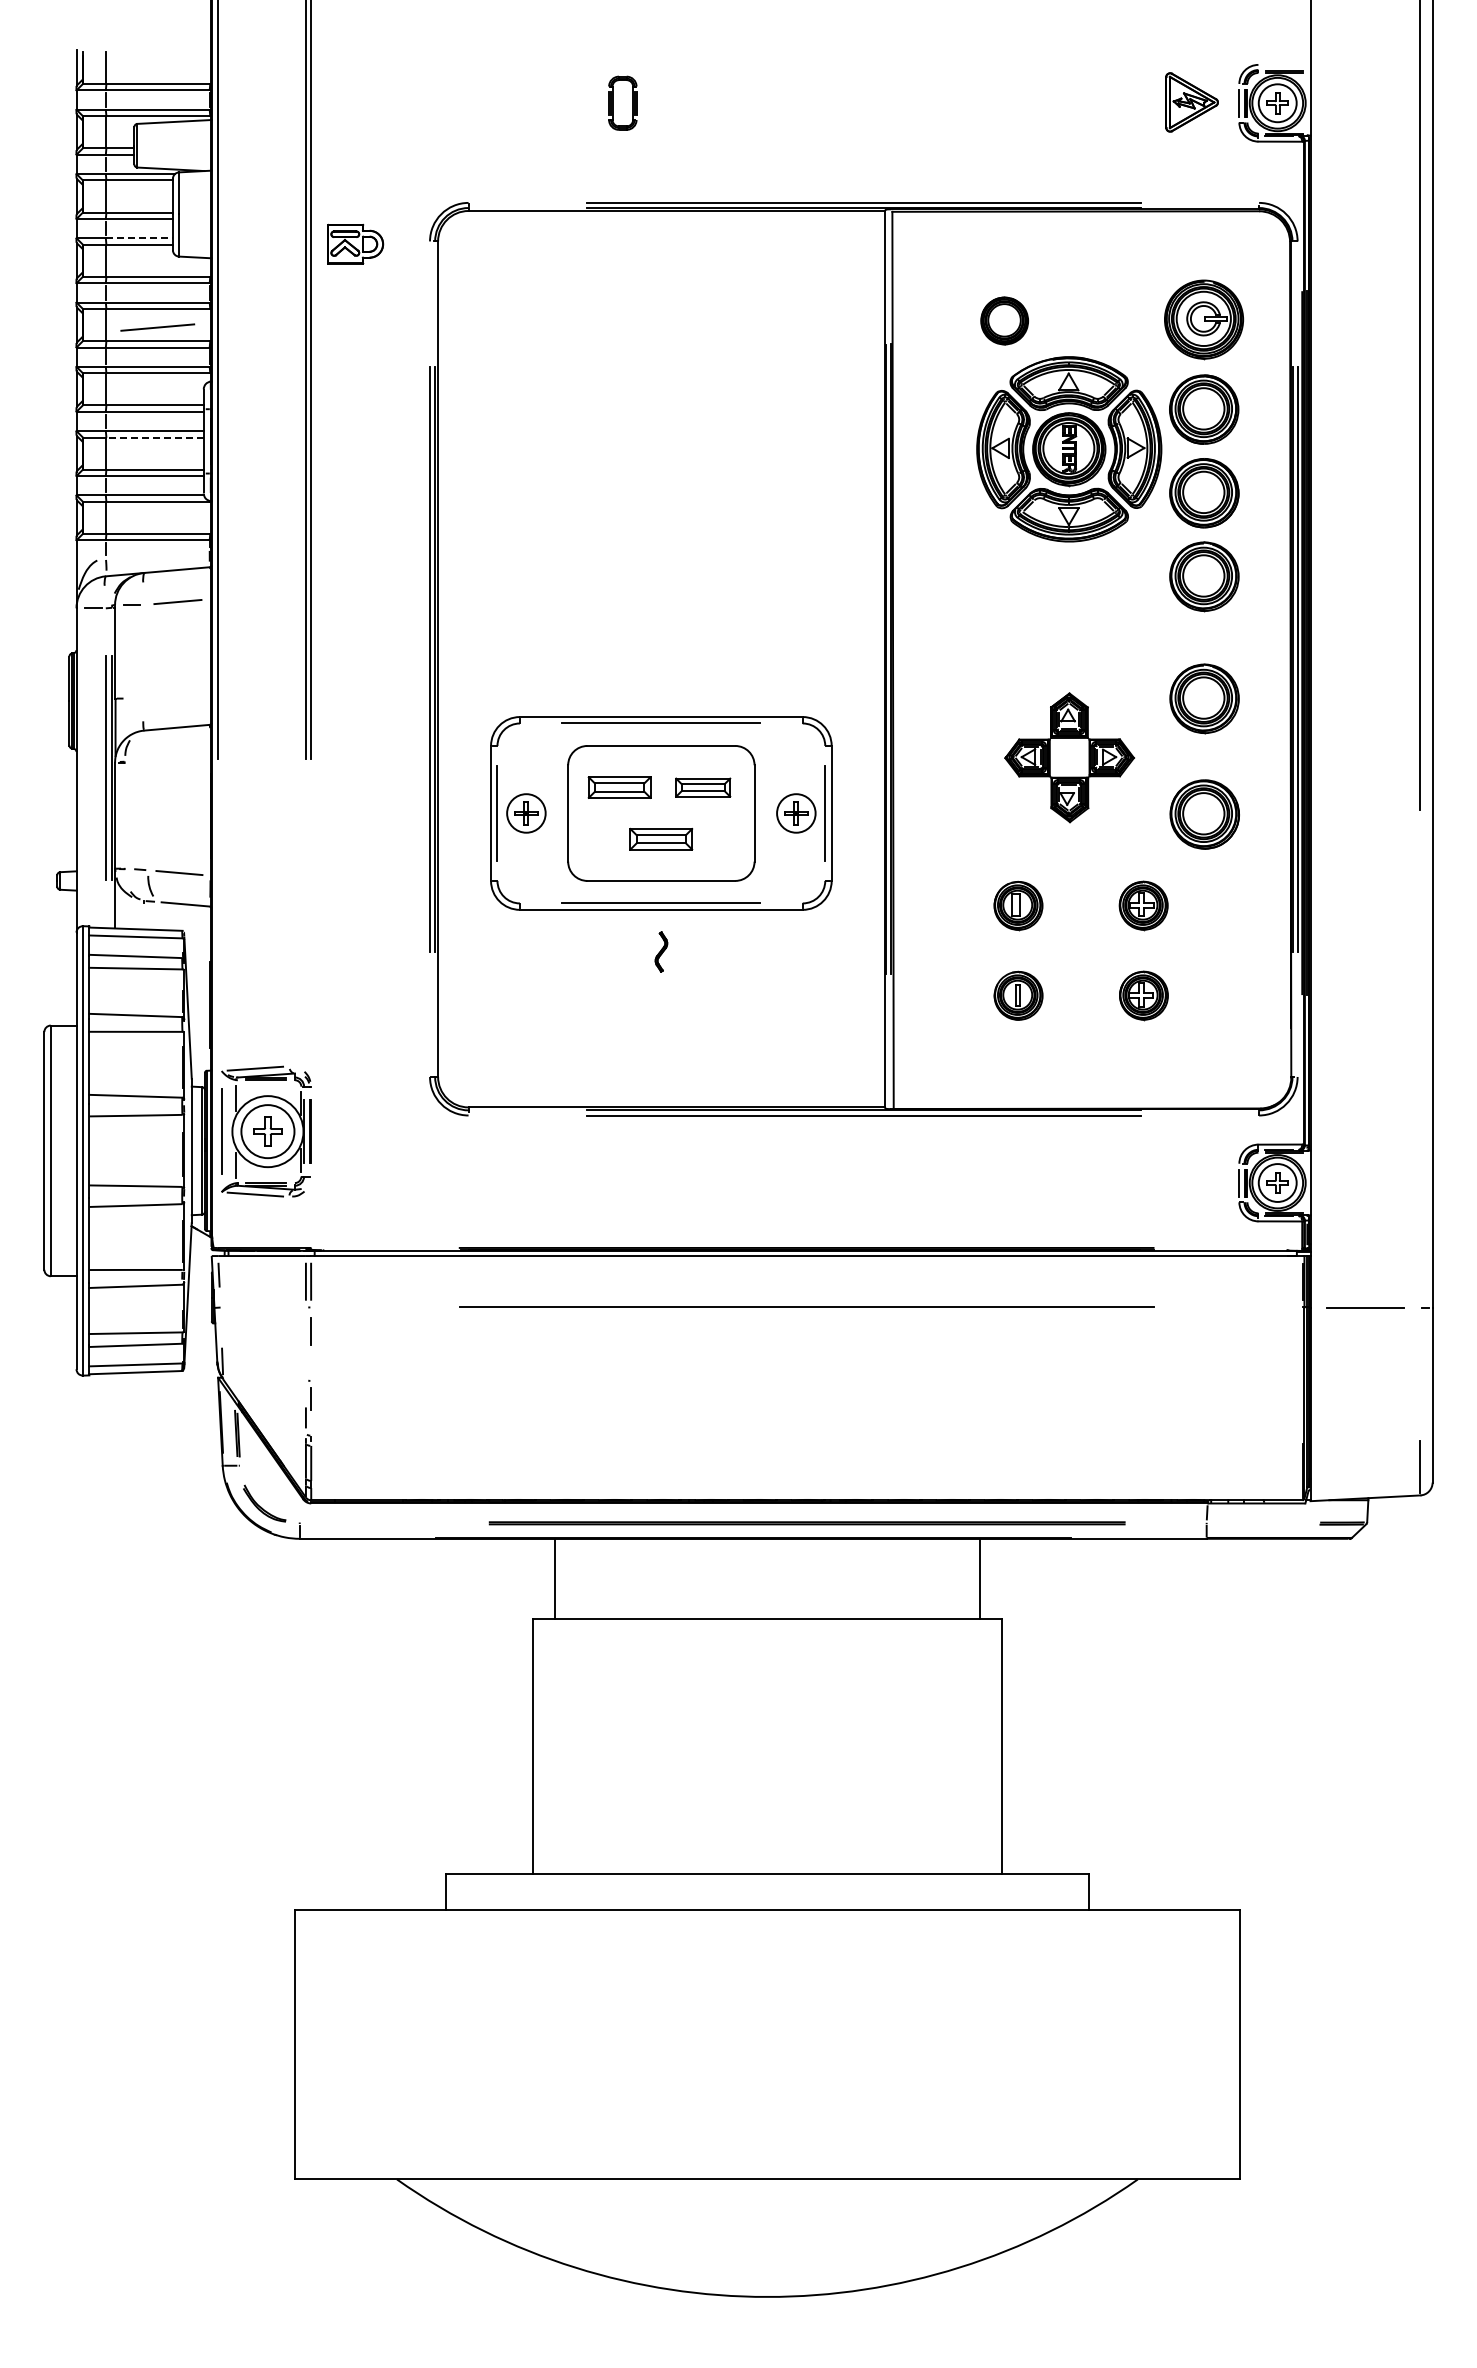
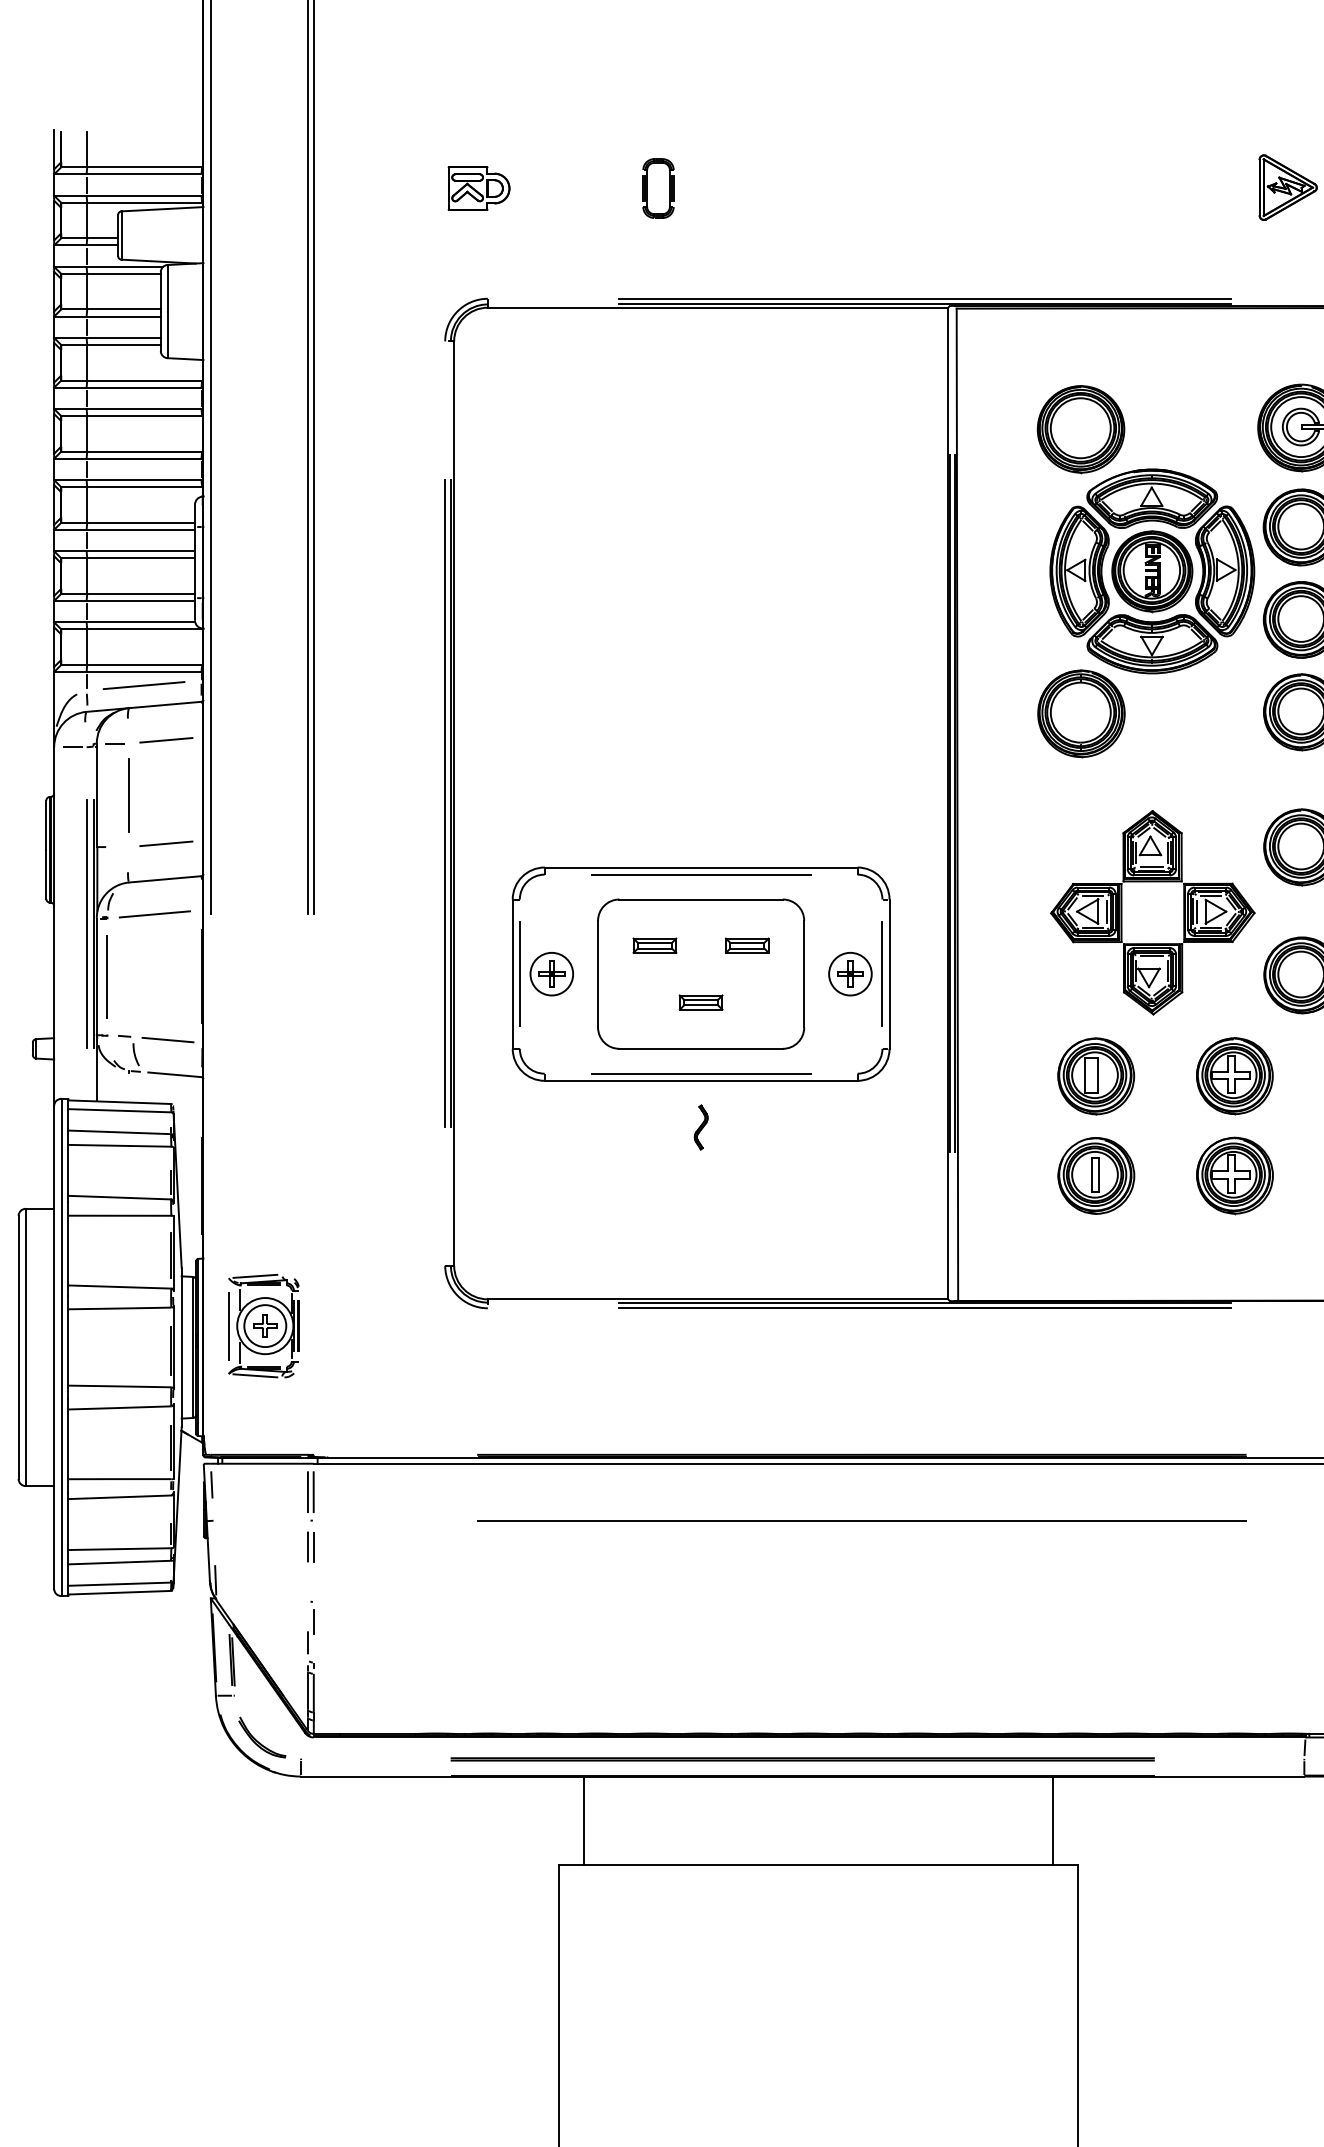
line: (139, 238) -> (123, 338), dashed -> solid
part: (355, 243) -> (478, 187), moved
part: (1004, 320) -> (1080, 428), size x1.67
line: (157, 327) -> (143, 685), moved
line: (155, 437) -> (141, 558), dashed -> solid
part: (1005, 578) -> (1081, 714), added
line: (144, 651) -> (129, 795), added
line: (177, 695) -> (165, 843), added
part: (1069, 757) -> (1152, 912), size x1.43
line: (167, 759) -> (154, 914), added
part: (619, 787) -> (654, 945), size x0.62
part: (702, 787) -> (746, 945), size x0.71
line: (124, 815) -> (107, 976), added
part: (661, 838) -> (701, 1001), size x0.62
part: (1018, 905) -> (1096, 1075), size x1.43
part: (1143, 905) -> (1234, 1075), size x1.43
part: (1018, 995) -> (1096, 1175), size x1.43
part: (1143, 995) -> (1234, 1175), size x1.43
part: (265, 1131) -> (263, 1325), size x0.71
line: (305, 1331) -> (307, 1547), added
line: (806, 1523) -> (801, 1759), moved

